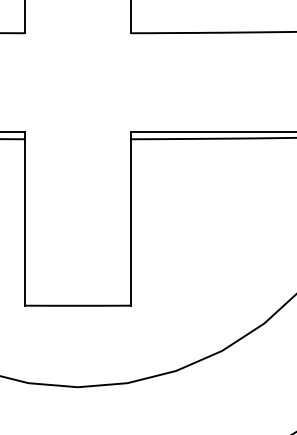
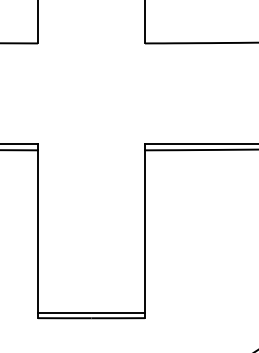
line: (77, 300) -> (90, 312), added

